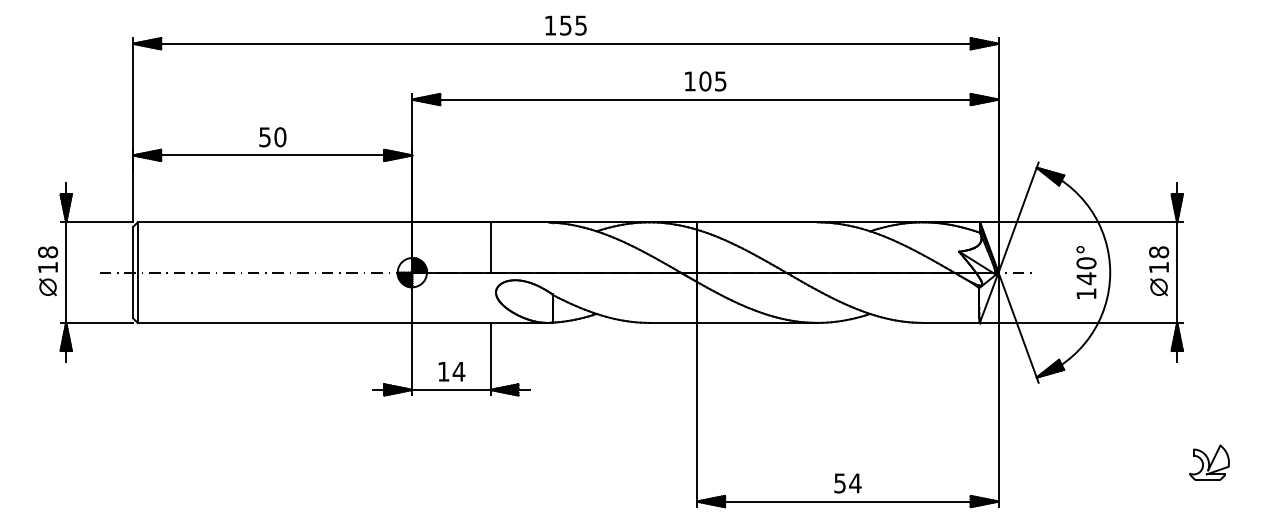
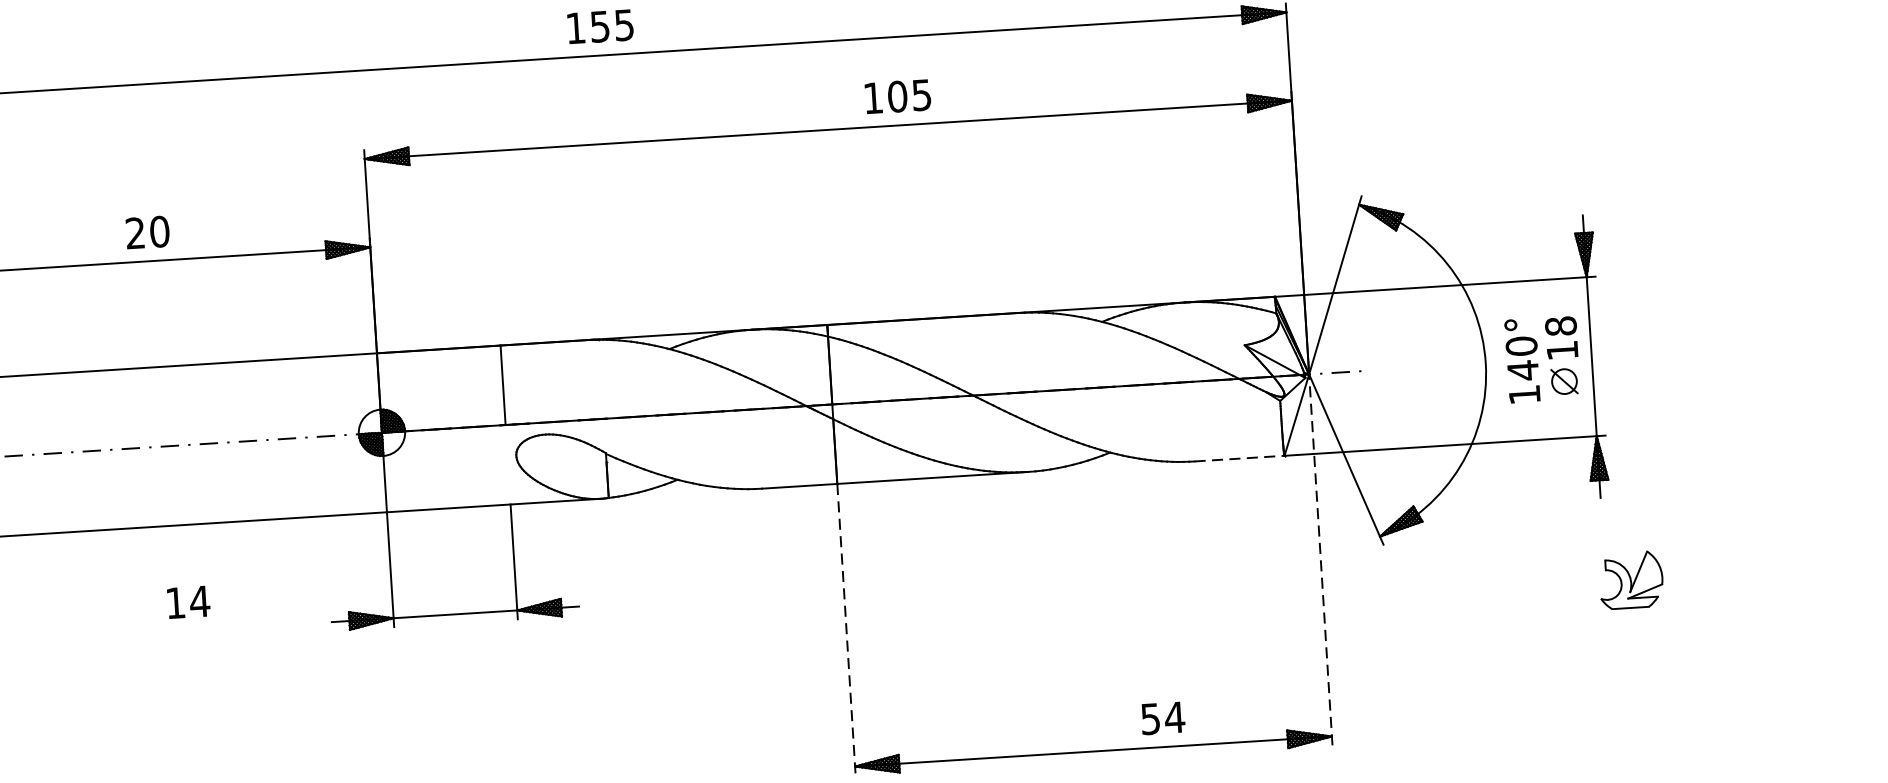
text: (705, 81) -> (897, 96), moved
text: (264, 137) -> (134, 233), 50 -> 20
text: (1086, 272) -> (1522, 360), moved
line: (951, 322) -> (1239, 457), solid -> dashed
text: (451, 371) -> (187, 601), moved
line: (998, 389) -> (1320, 559), solid -> dashed
line: (697, 415) -> (847, 630), solid -> dashed
part: (1209, 462) -> (1631, 579), moved
text: (847, 483) -> (1162, 718), moved

